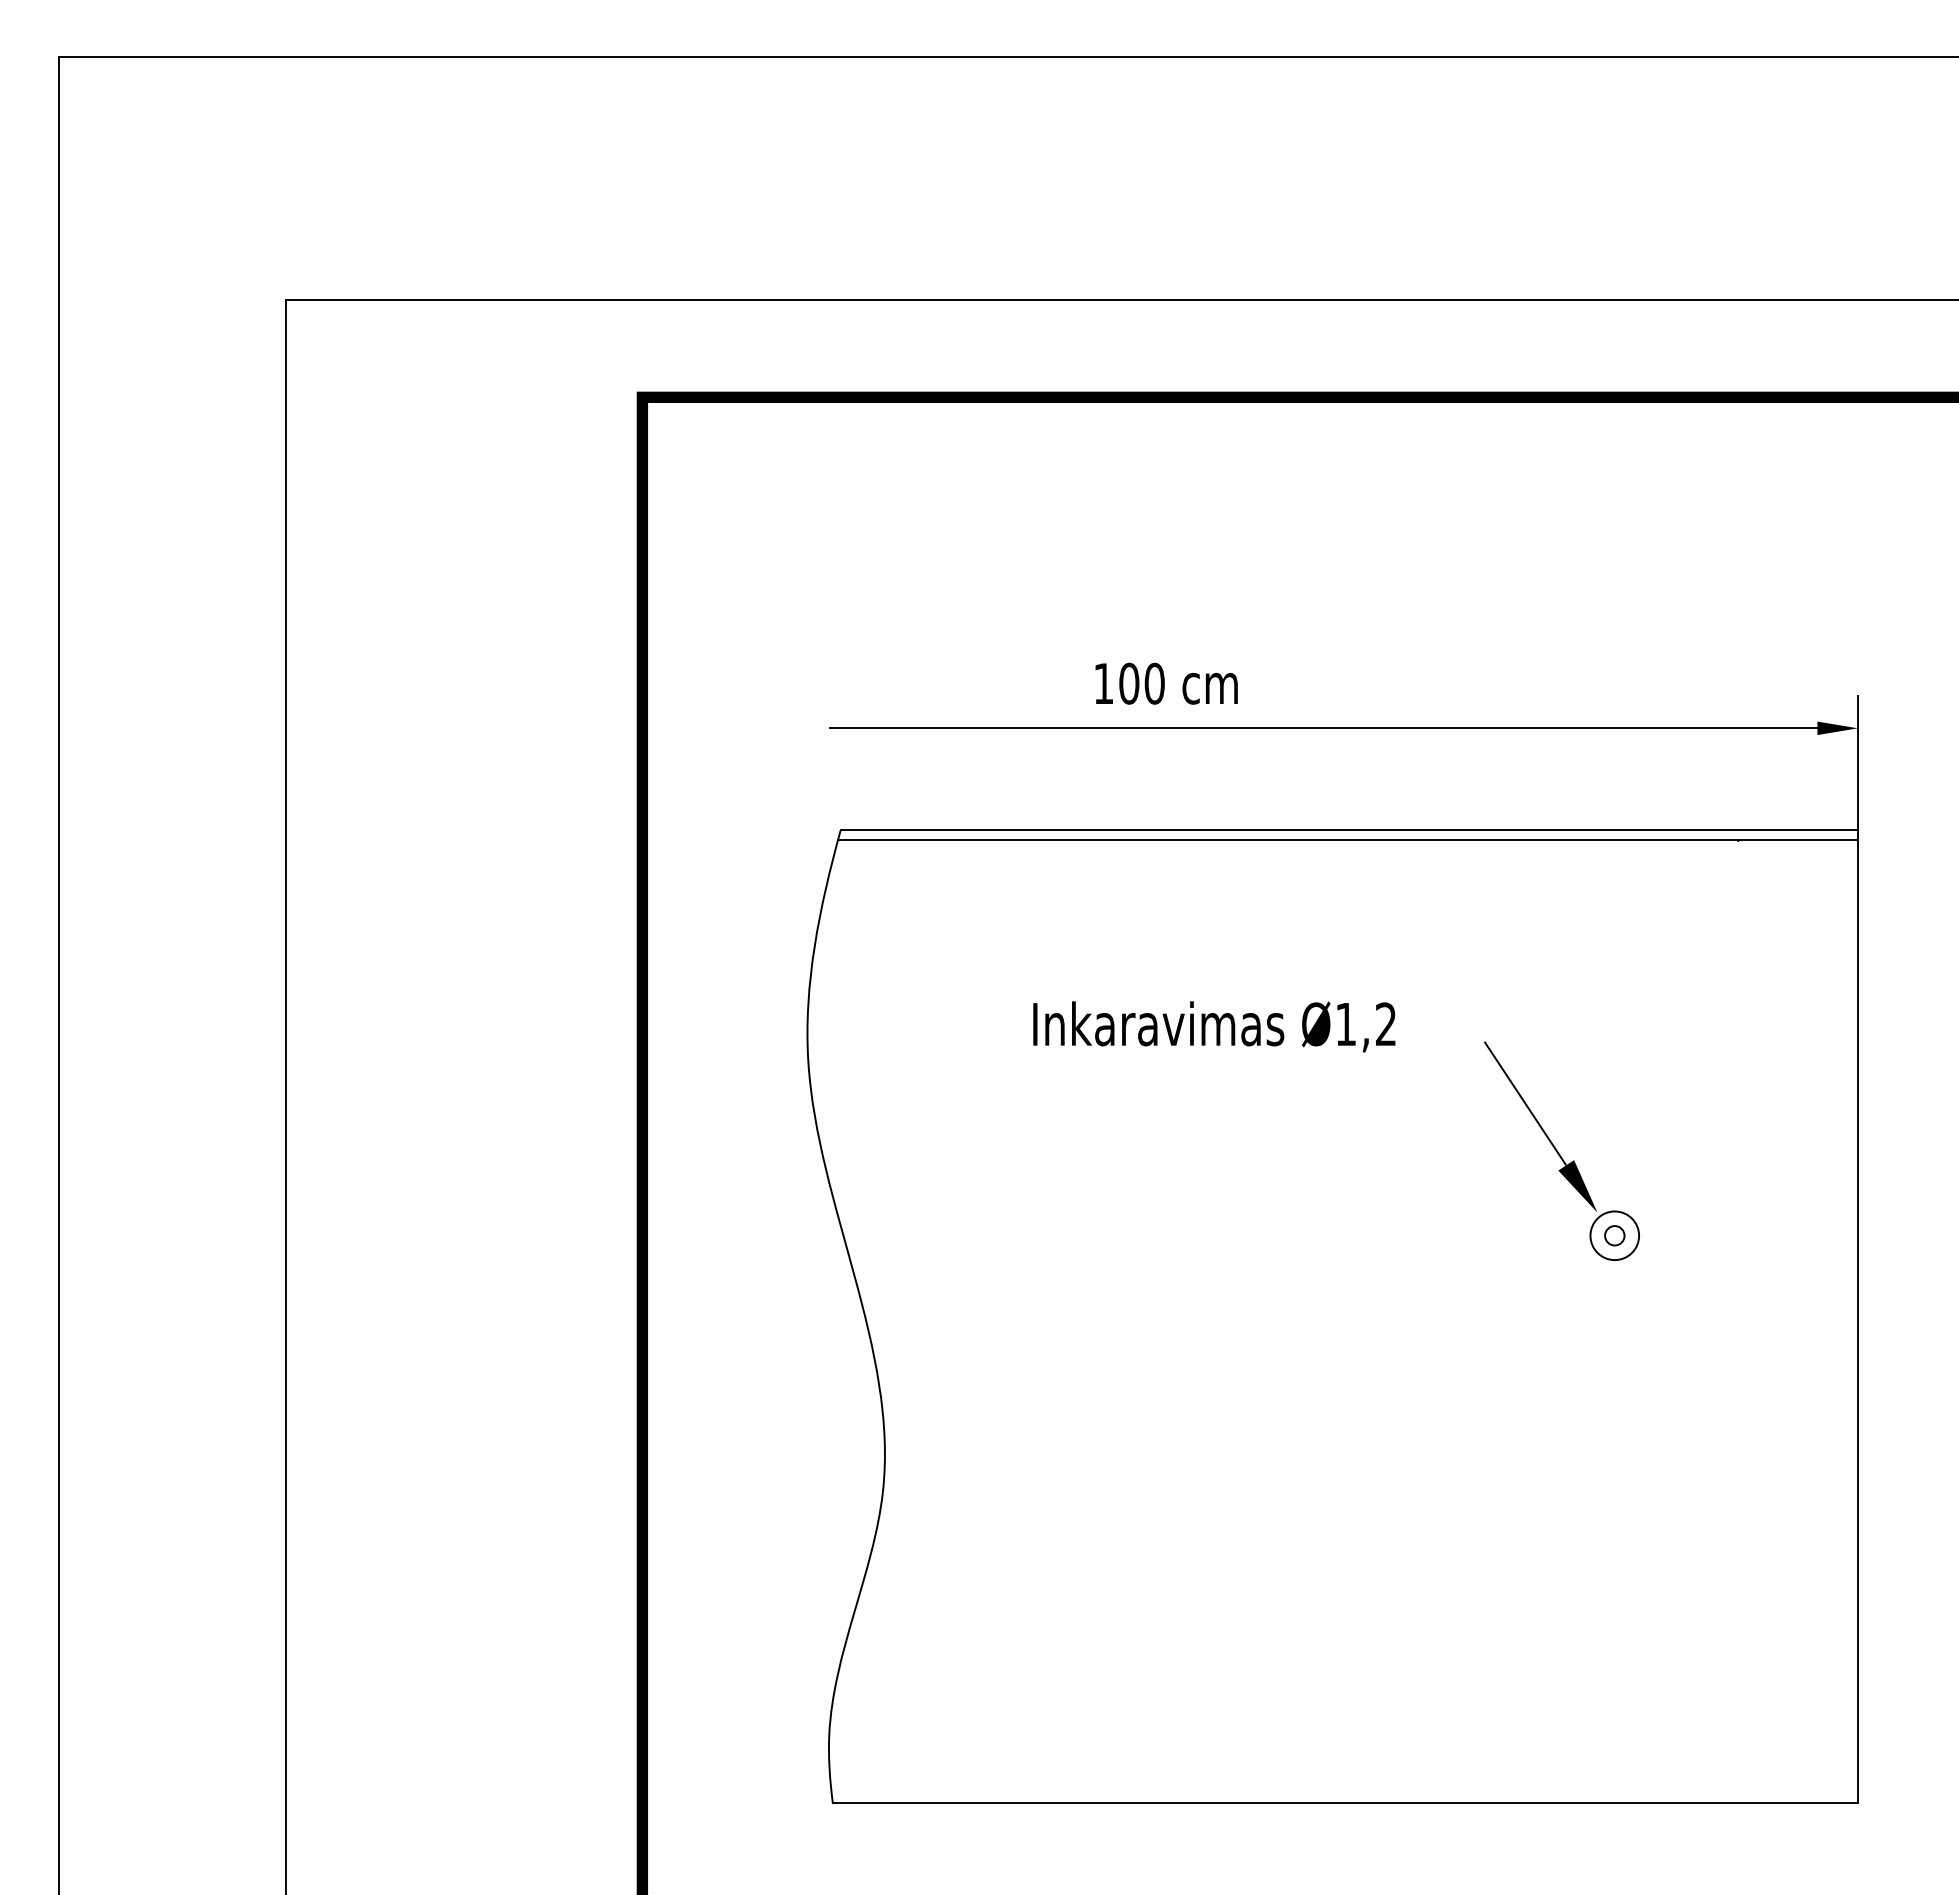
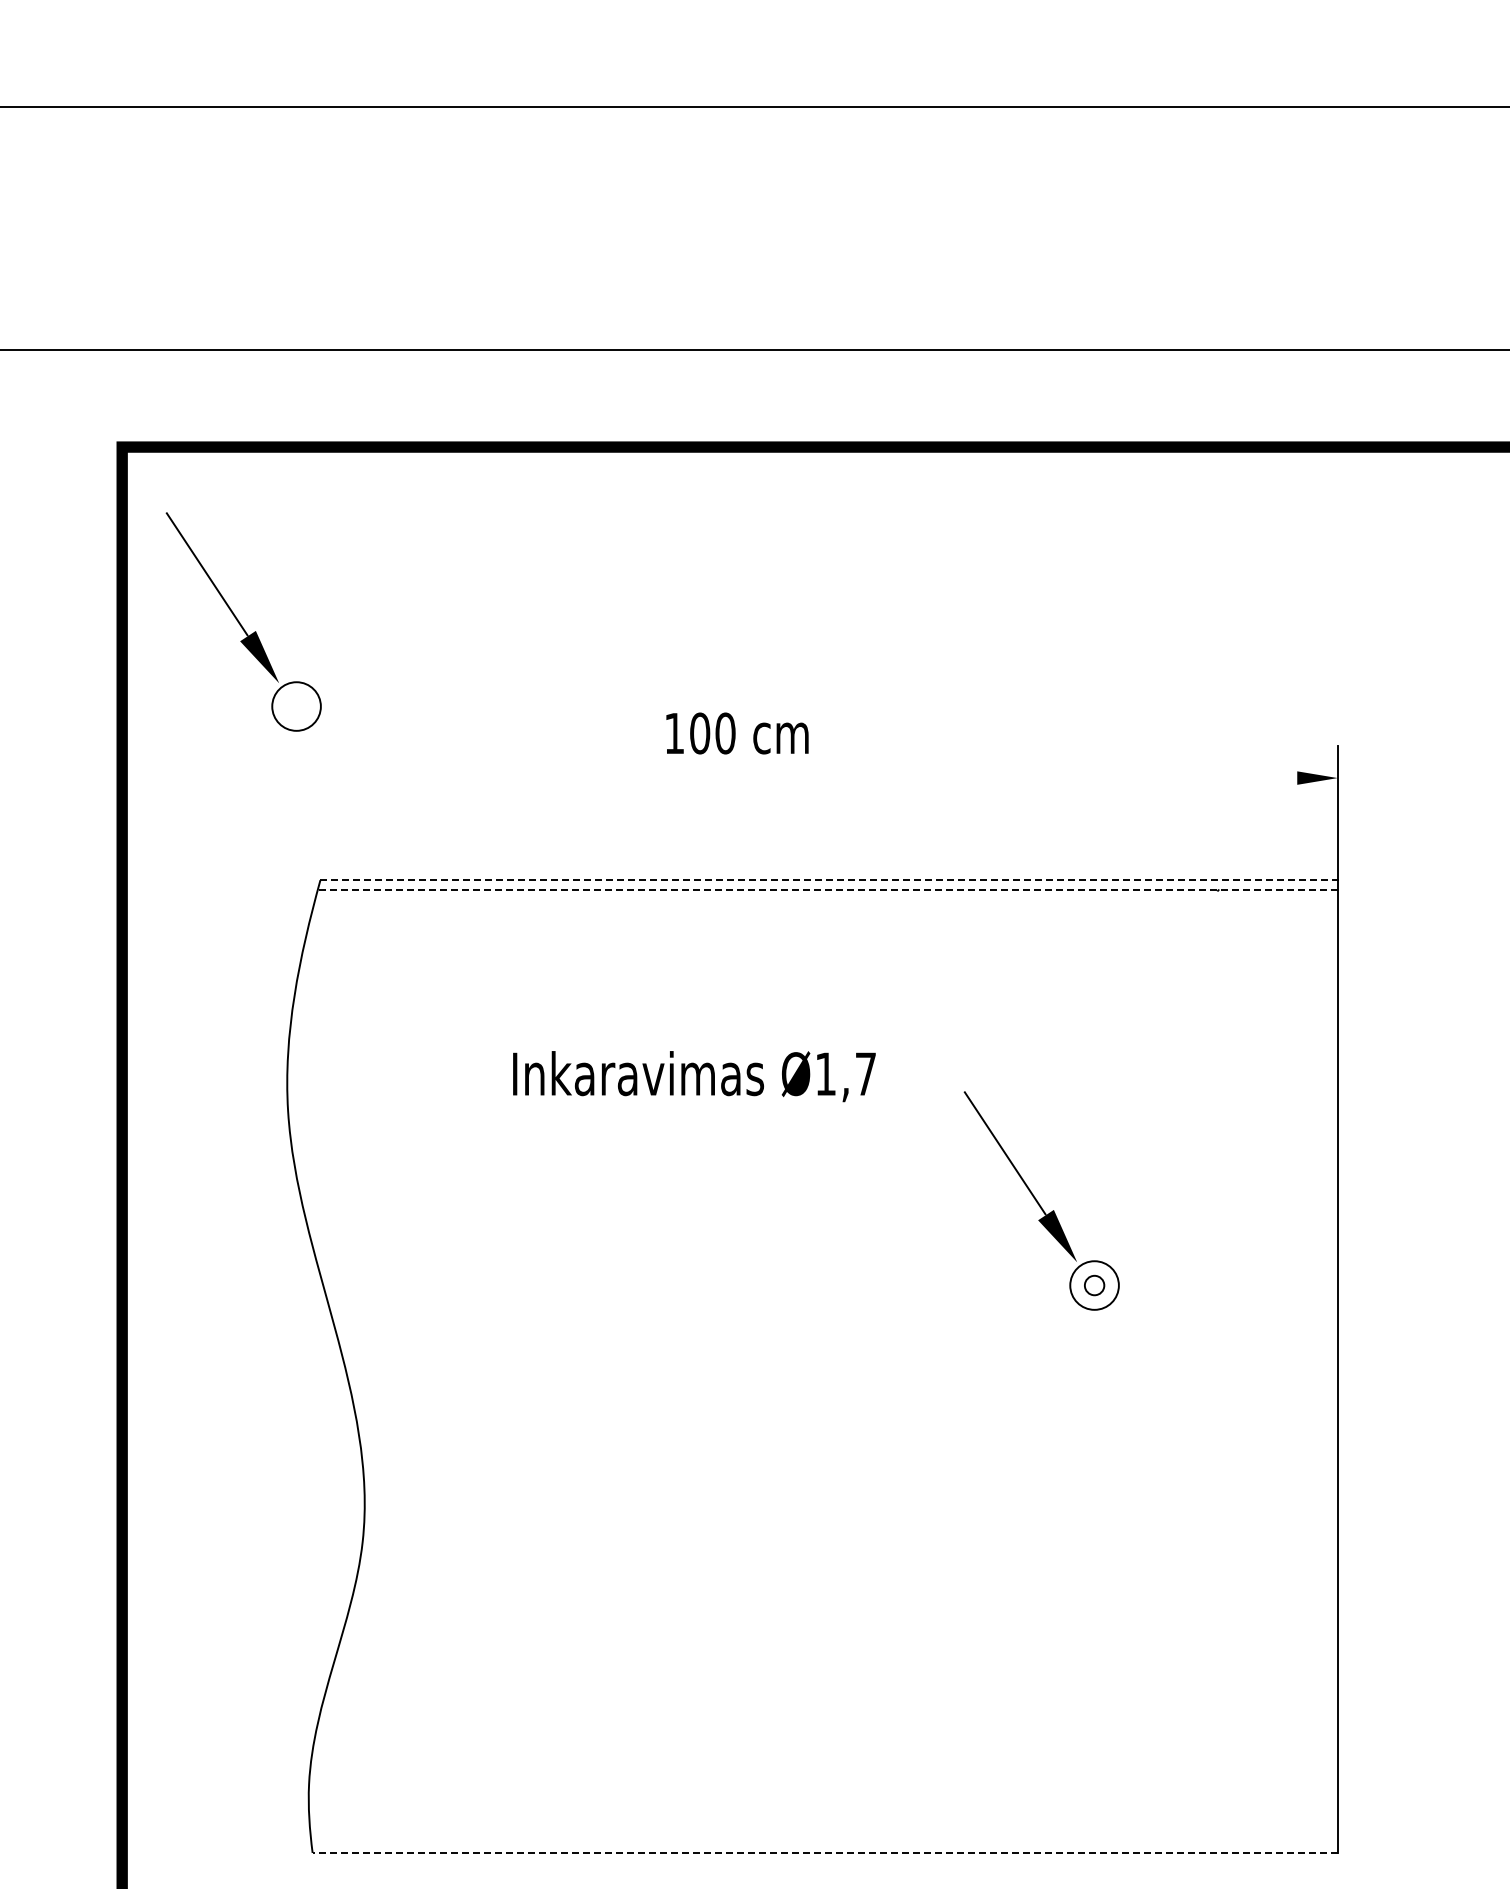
part: (763, 571) -> (243, 621), added
text: (1166, 683) -> (737, 733), moved
line: (1323, 728) -> (803, 778), removed
line: (1349, 830) -> (829, 880), solid -> dashed
line: (1347, 840) -> (827, 890), solid -> dashed
text: (1385, 1023) -> (865, 1073), Ø1,2 -> Ø1,7
line: (1345, 1803) -> (825, 1853), solid -> dashed

